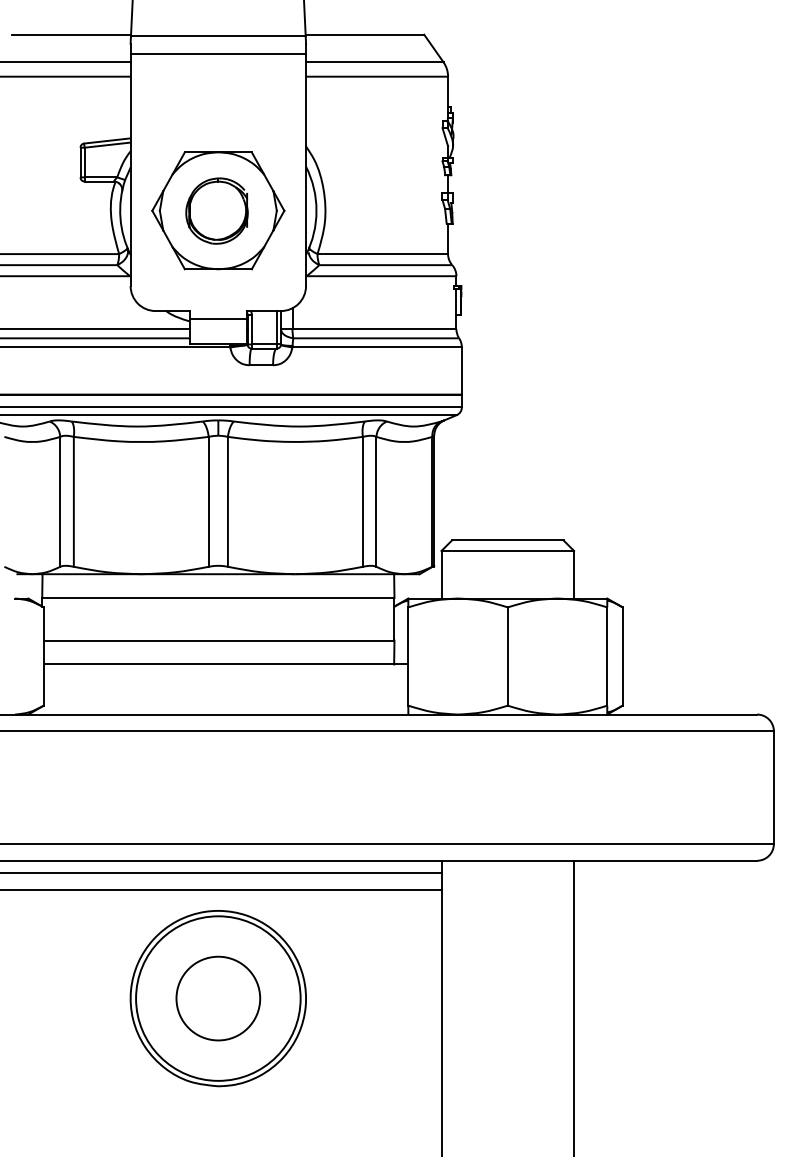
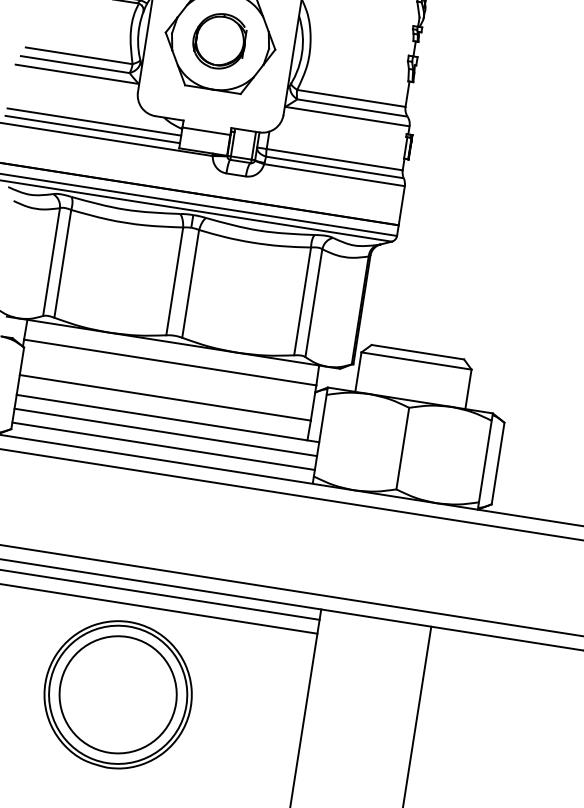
line: (225, 681) -> (165, 432), added
line: (225, 697) -> (163, 445), added
circle: (218, 998) -> (118, 694), size x1.67

